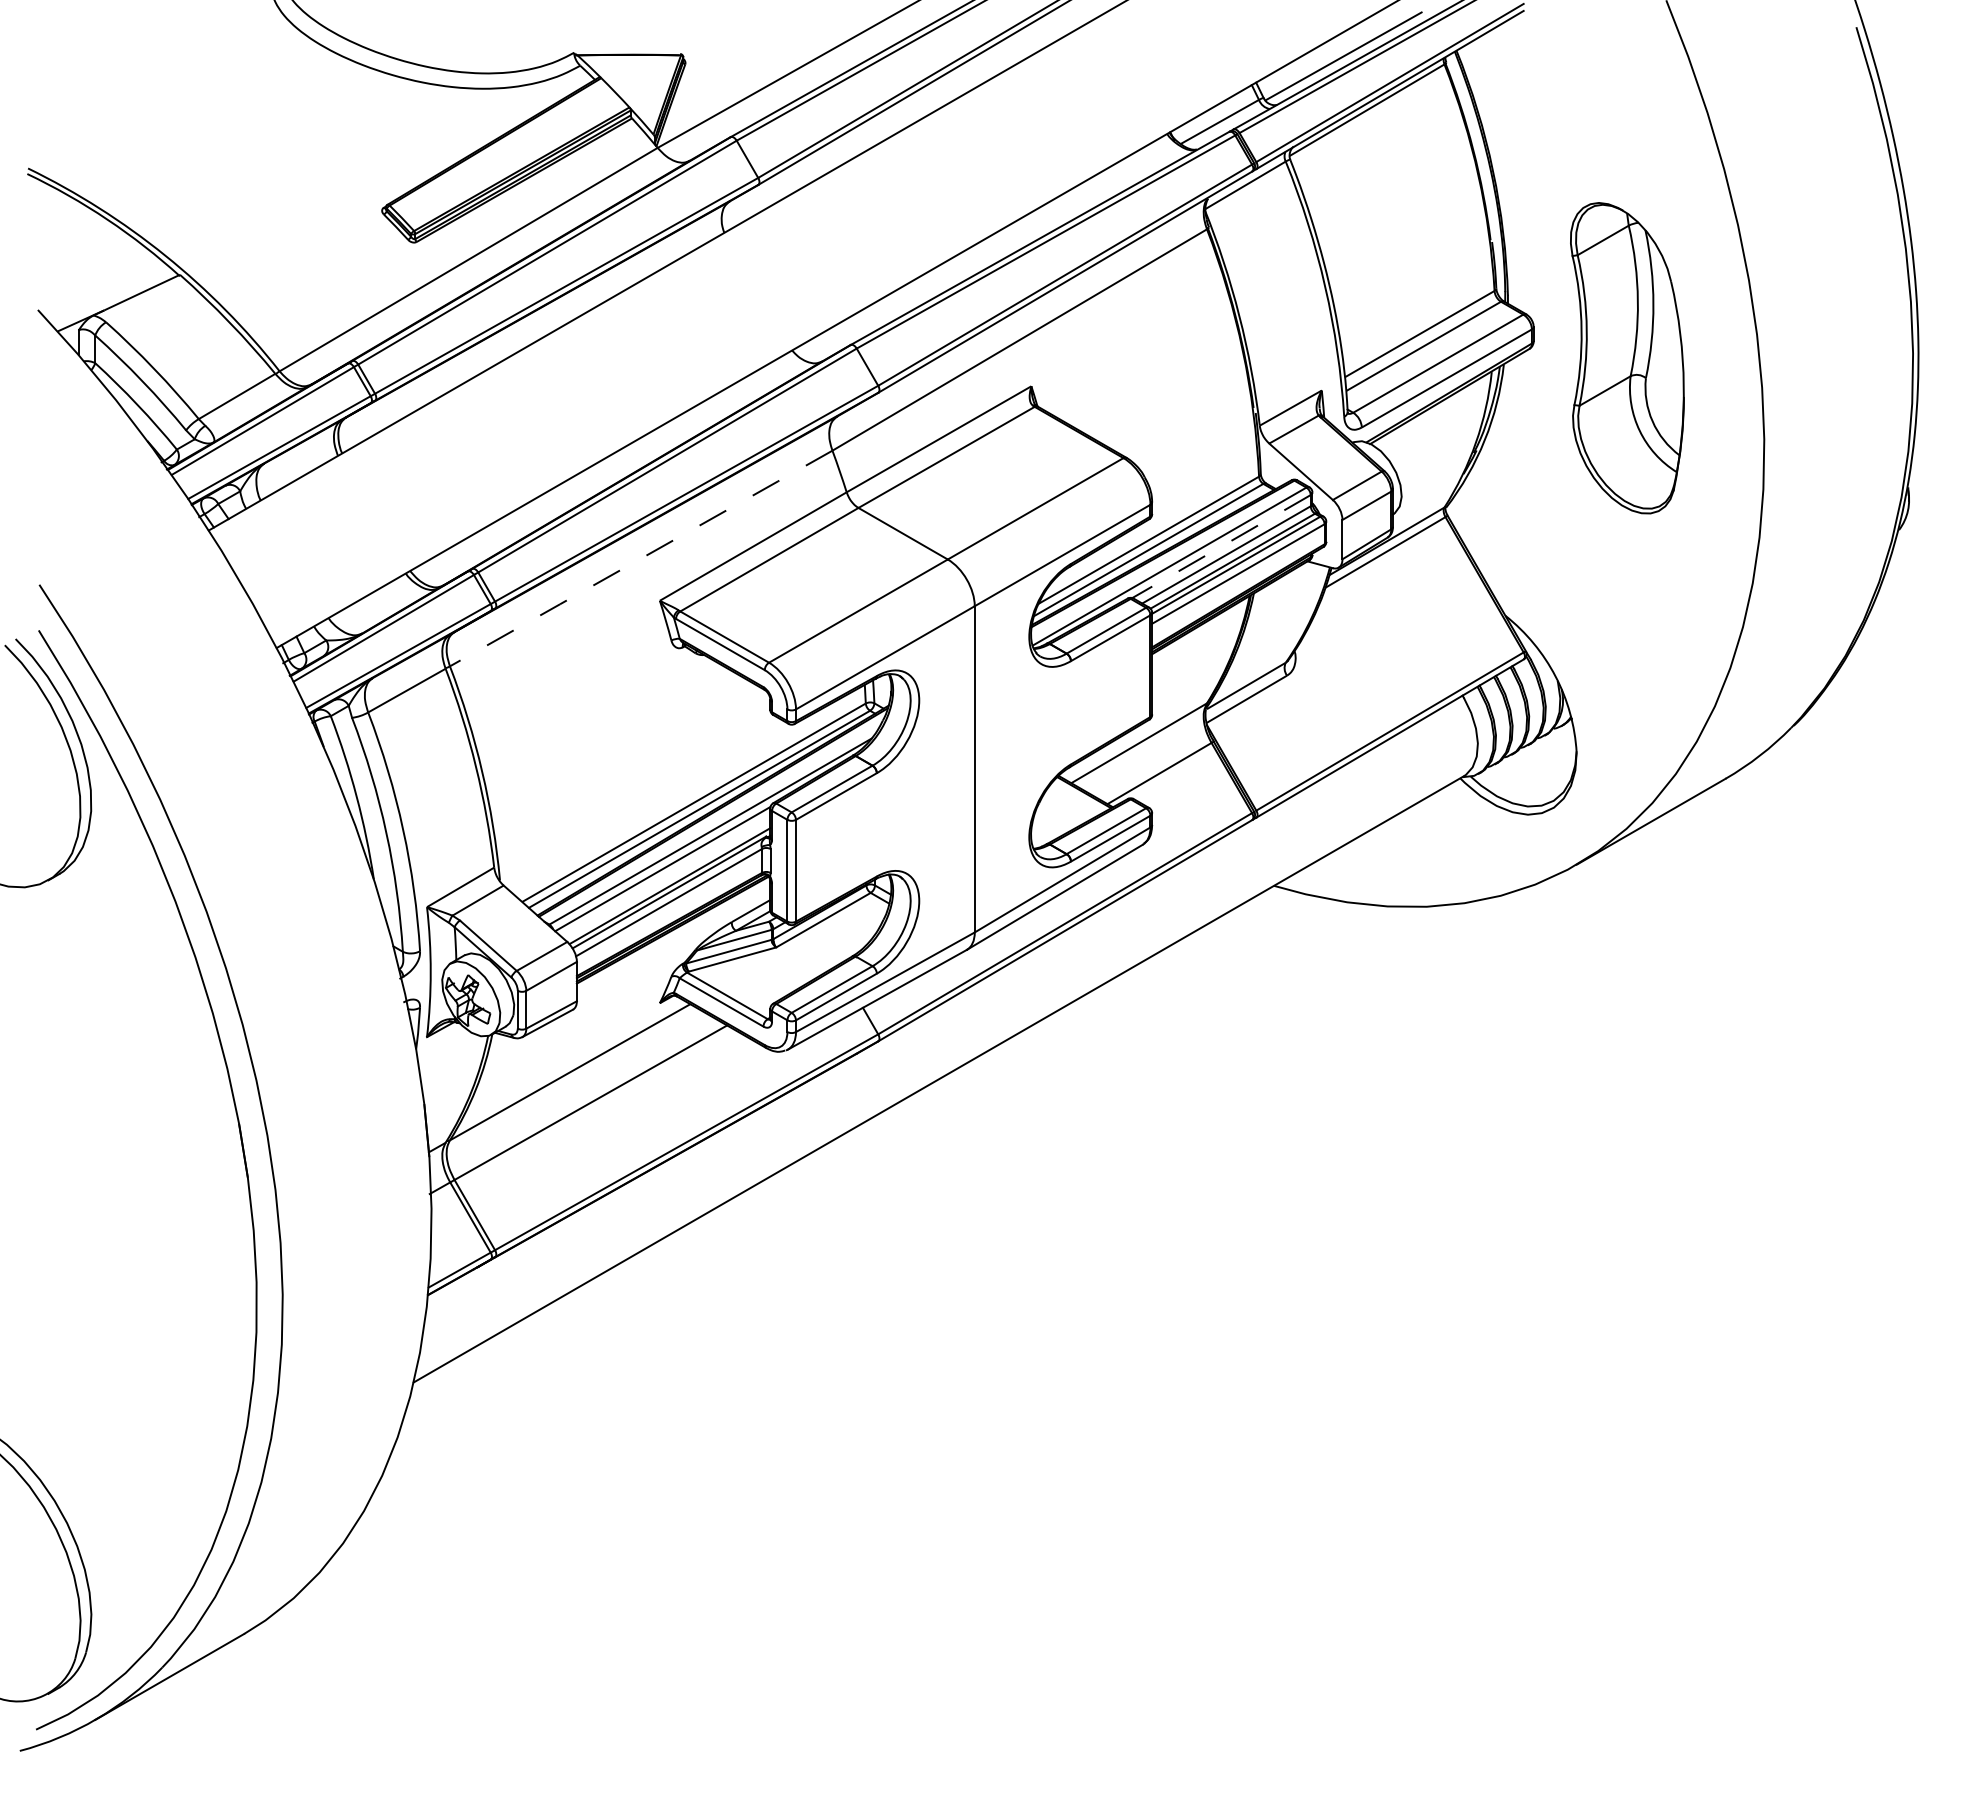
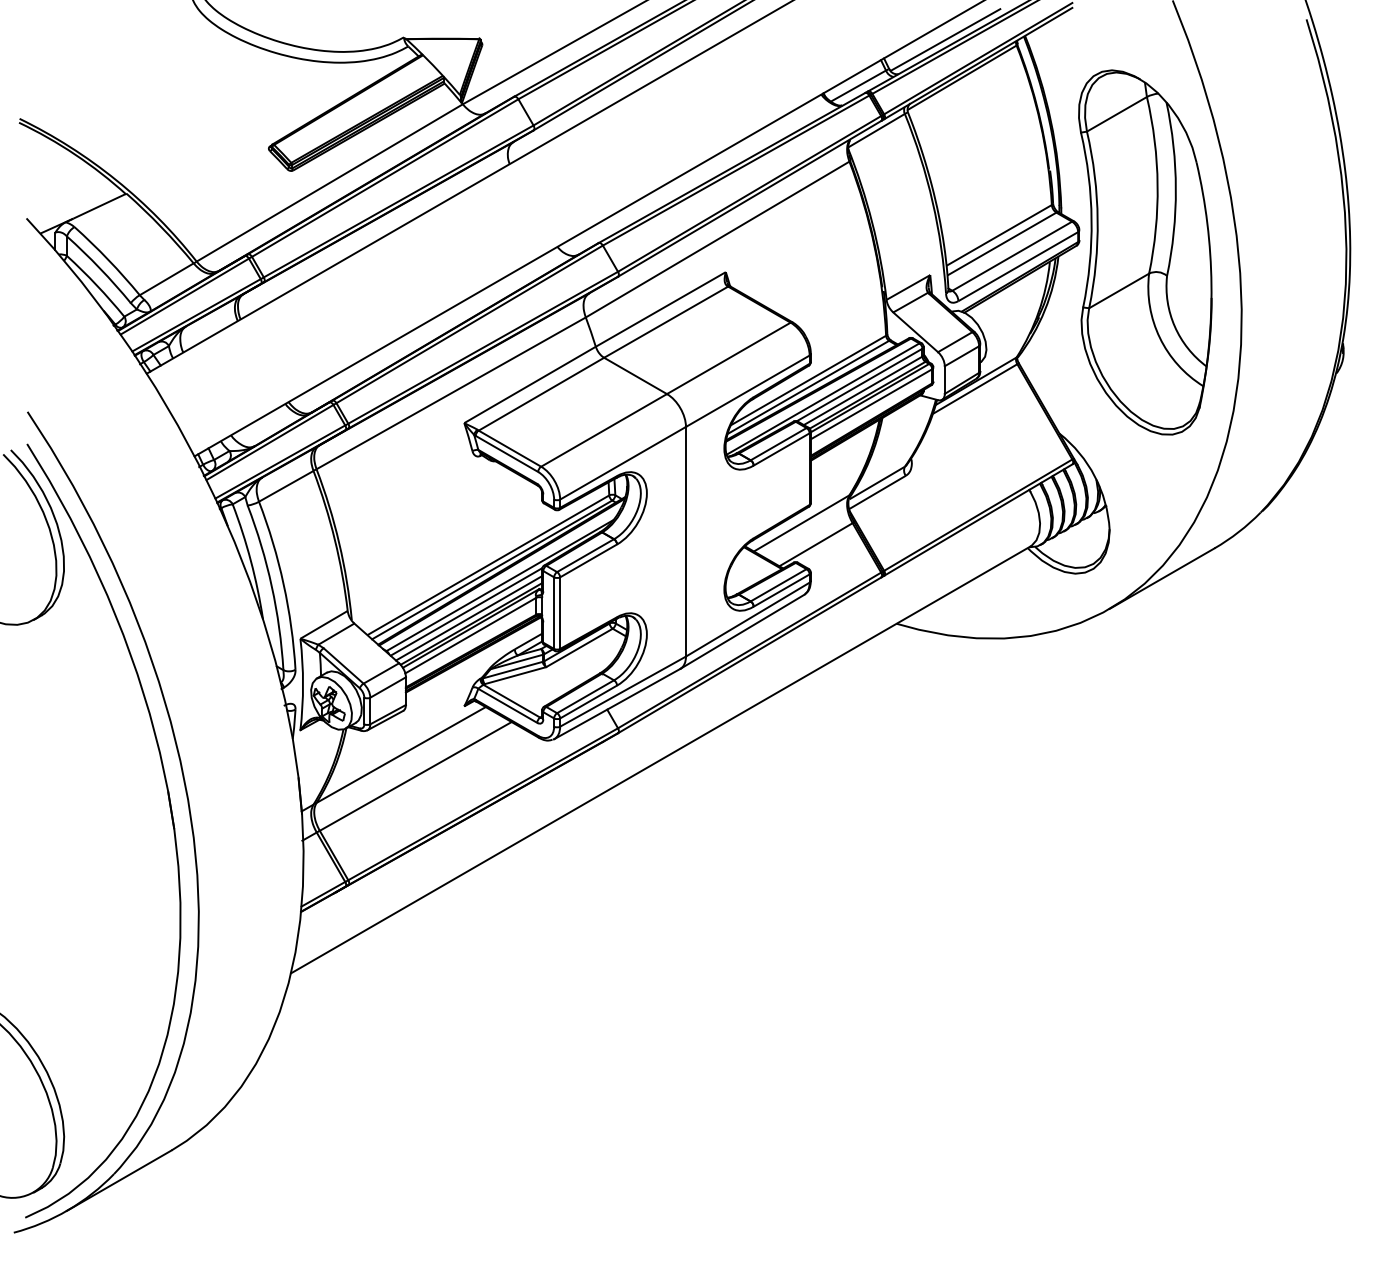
part: (1627, 357) -> (1145, 251), size x1.67
line: (1221, 546) -> (859, 384), dashed -> solid
line: (640, 558) -> (450, 393), dashed -> solid
line: (666, 878) -> (468, 618), added

